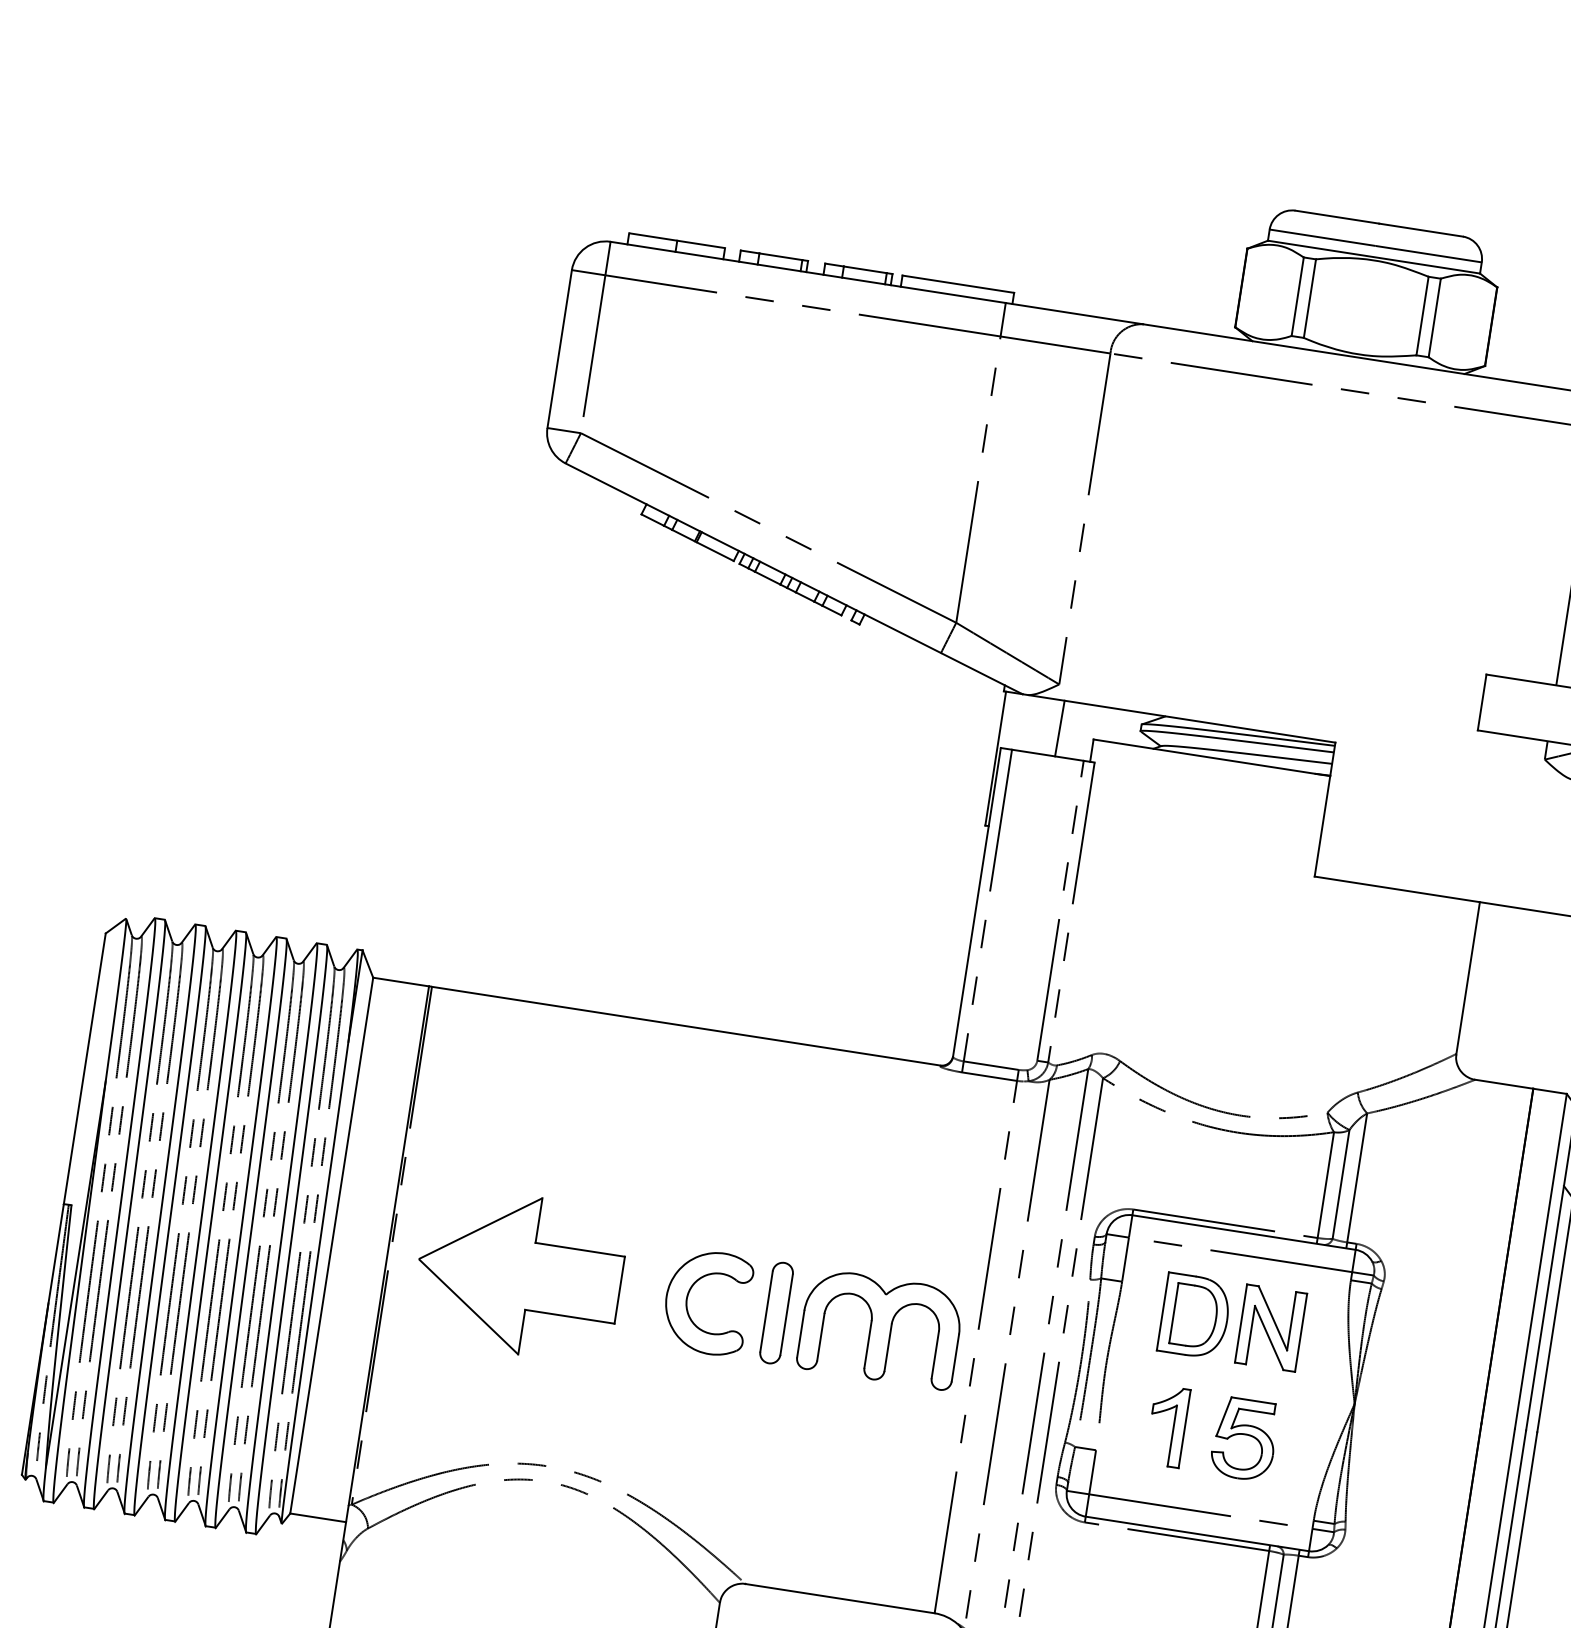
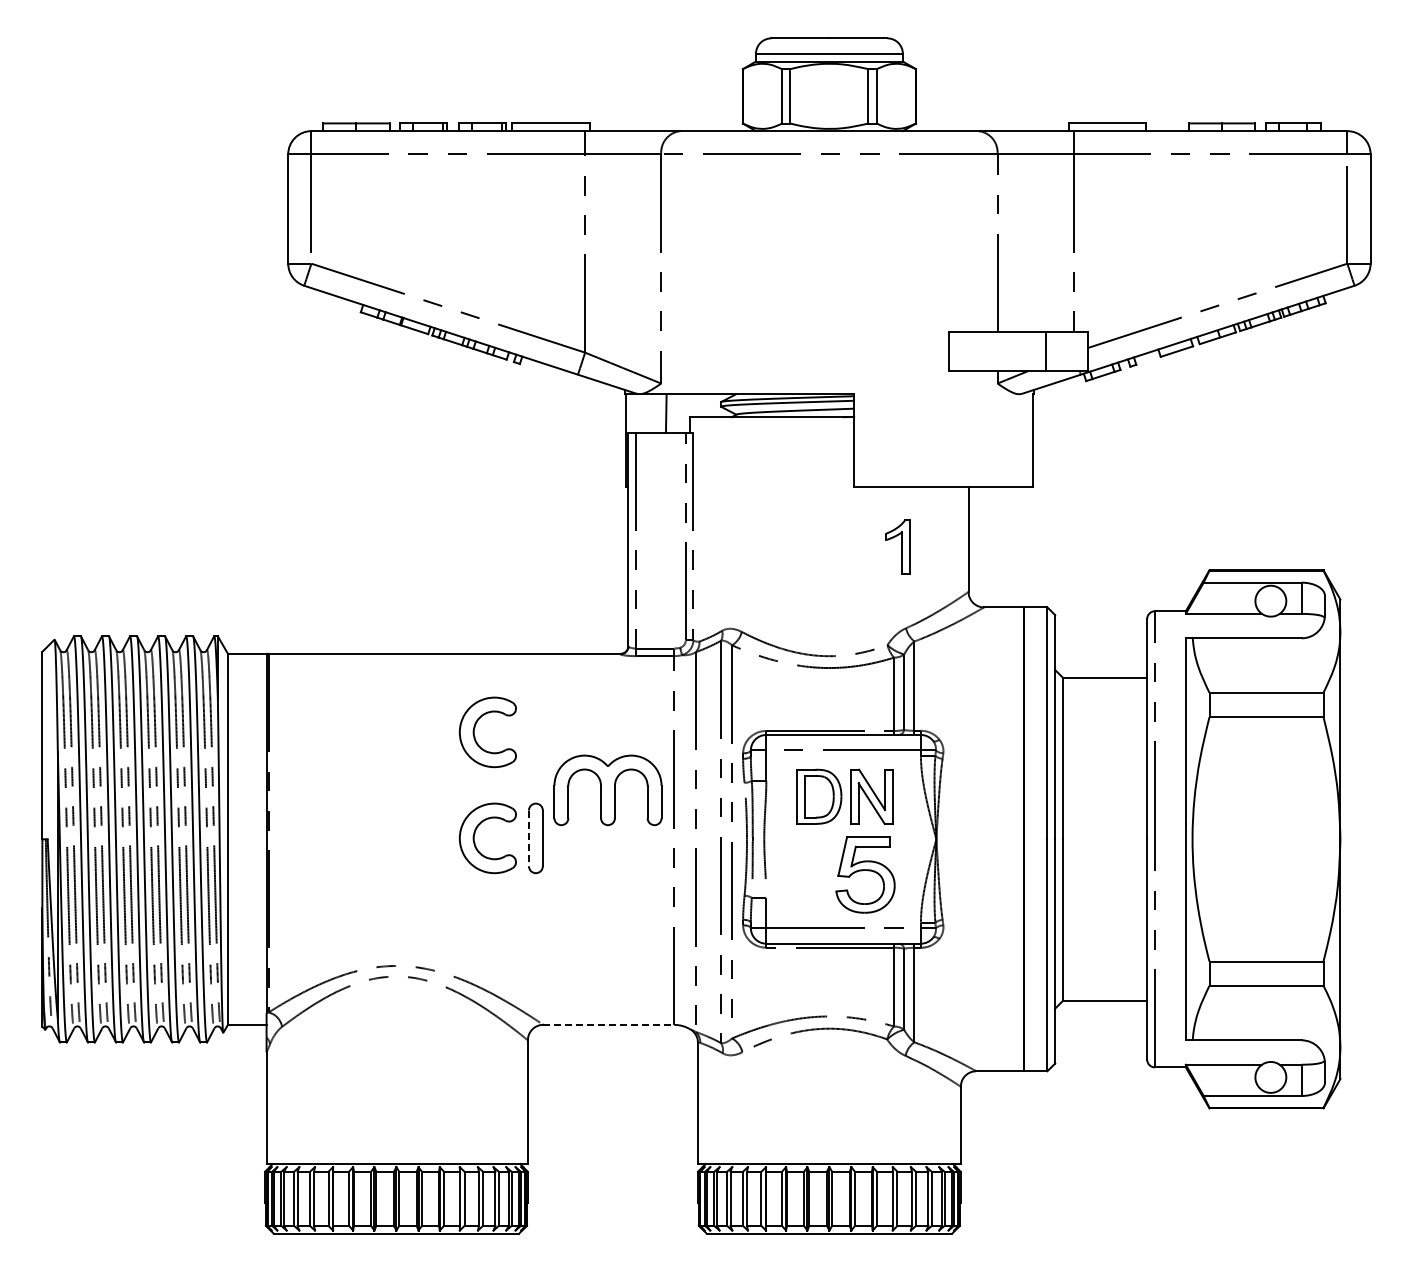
part: (713, 1140) -> (475, 728), added
part: (518, 1273) -> (357, 838), removed
line: (765, 1311) -> (528, 838), solid -> dashed
part: (879, 1329) -> (607, 790), moved
part: (1166, 1425) -> (897, 546), moved
part: (1244, 1438) -> (865, 874), size x1.4
line: (841, 1598) -> (609, 1024), solid -> dashed

